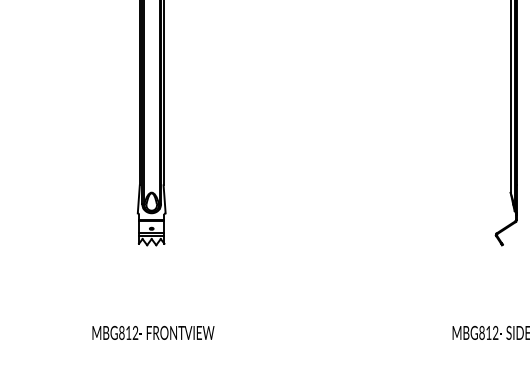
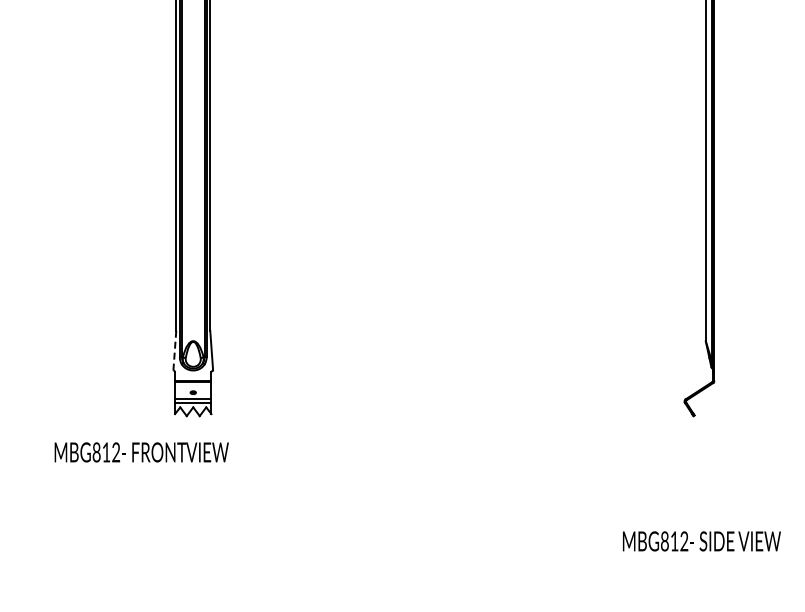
line: (138, 199) -> (174, 350), solid -> dashed
text: (153, 333) -> (141, 452), moved

